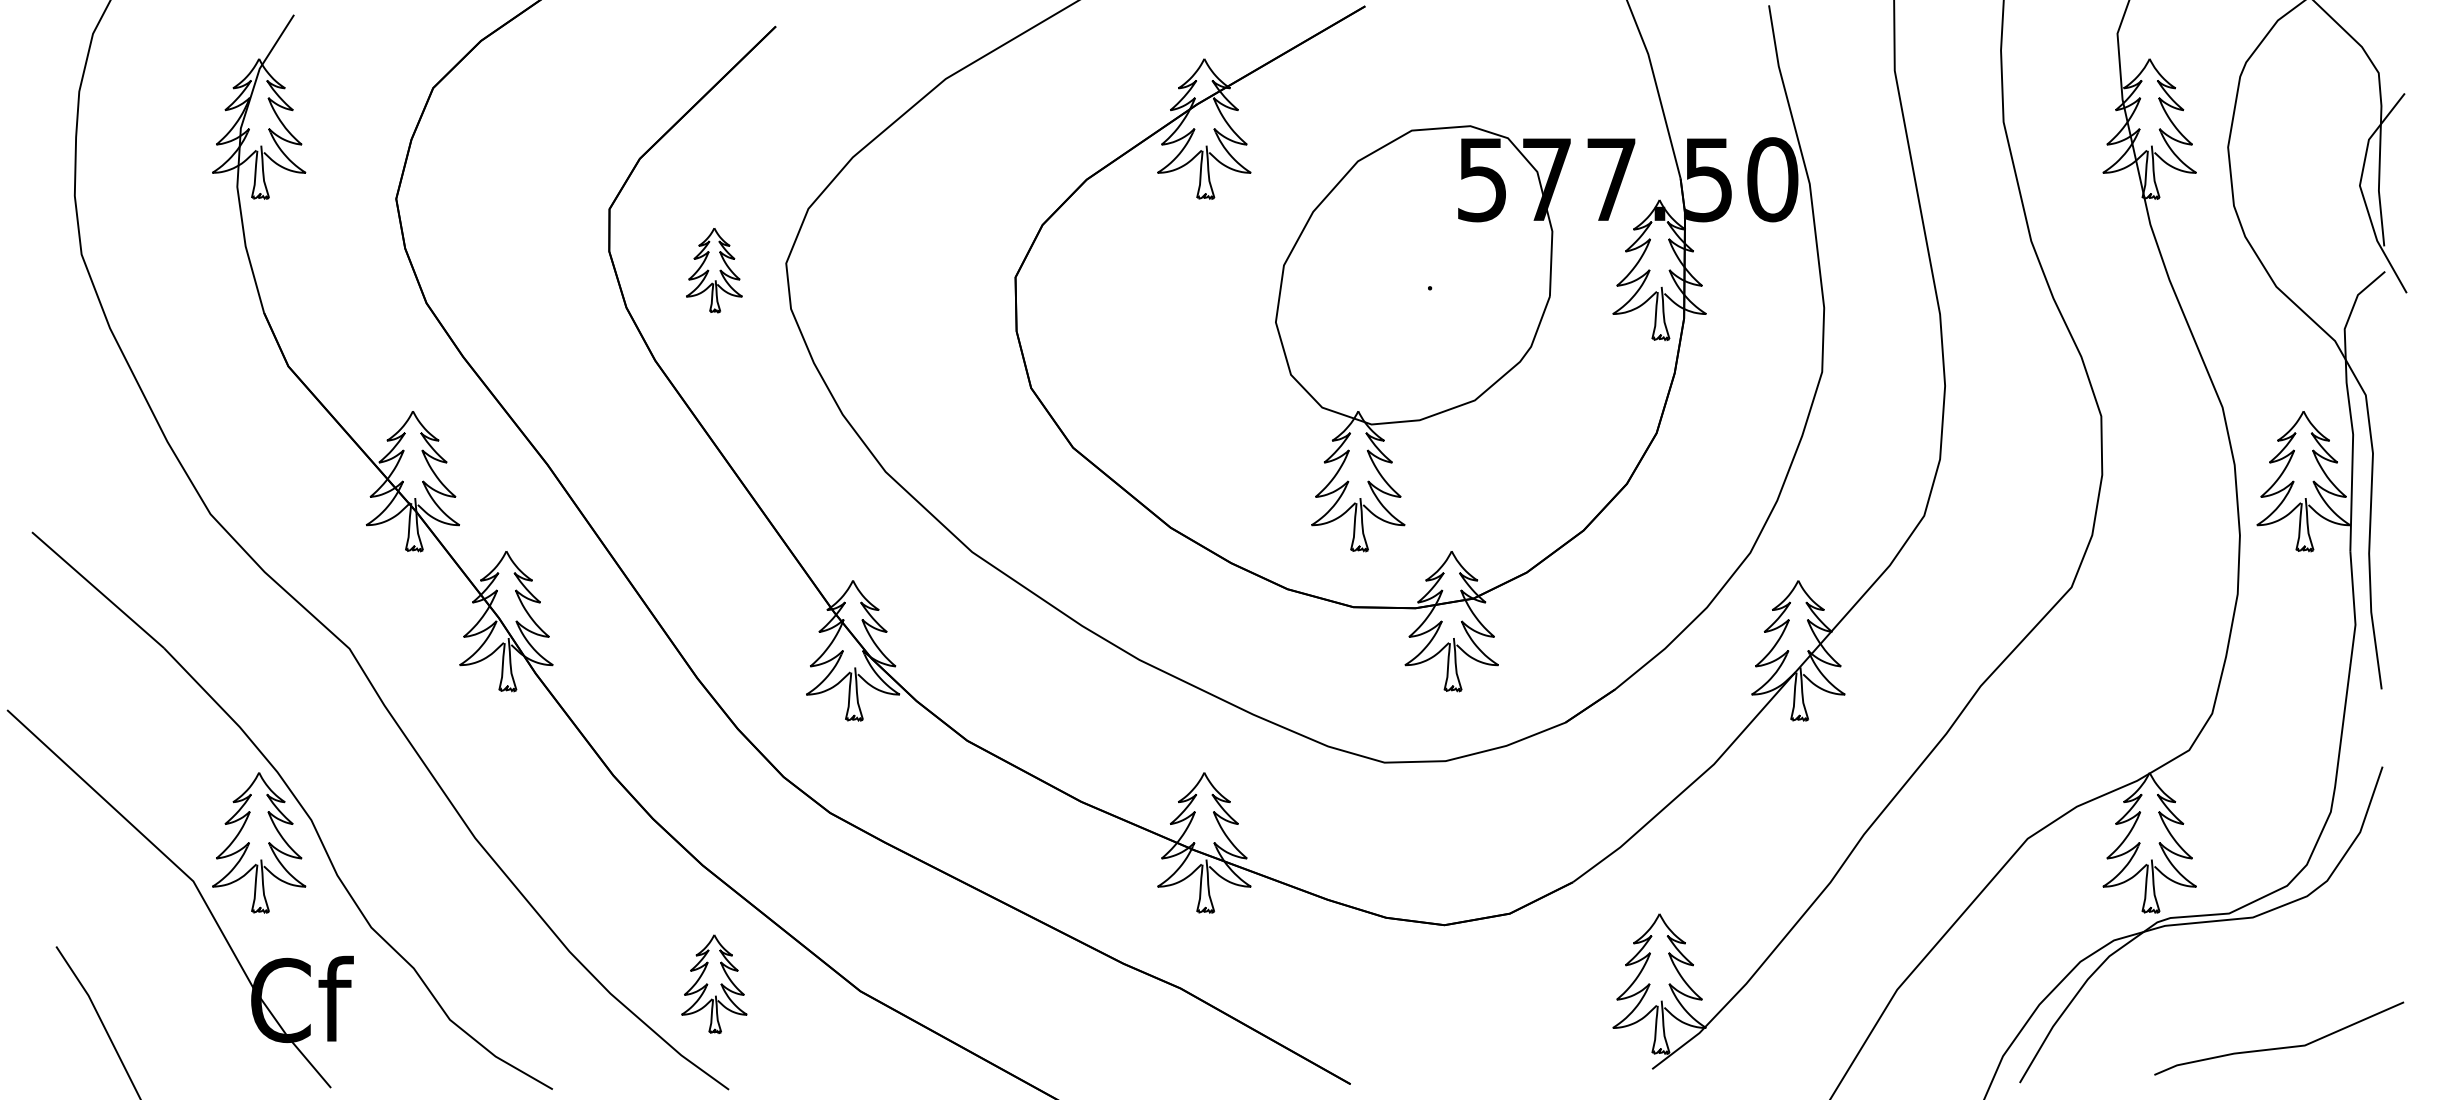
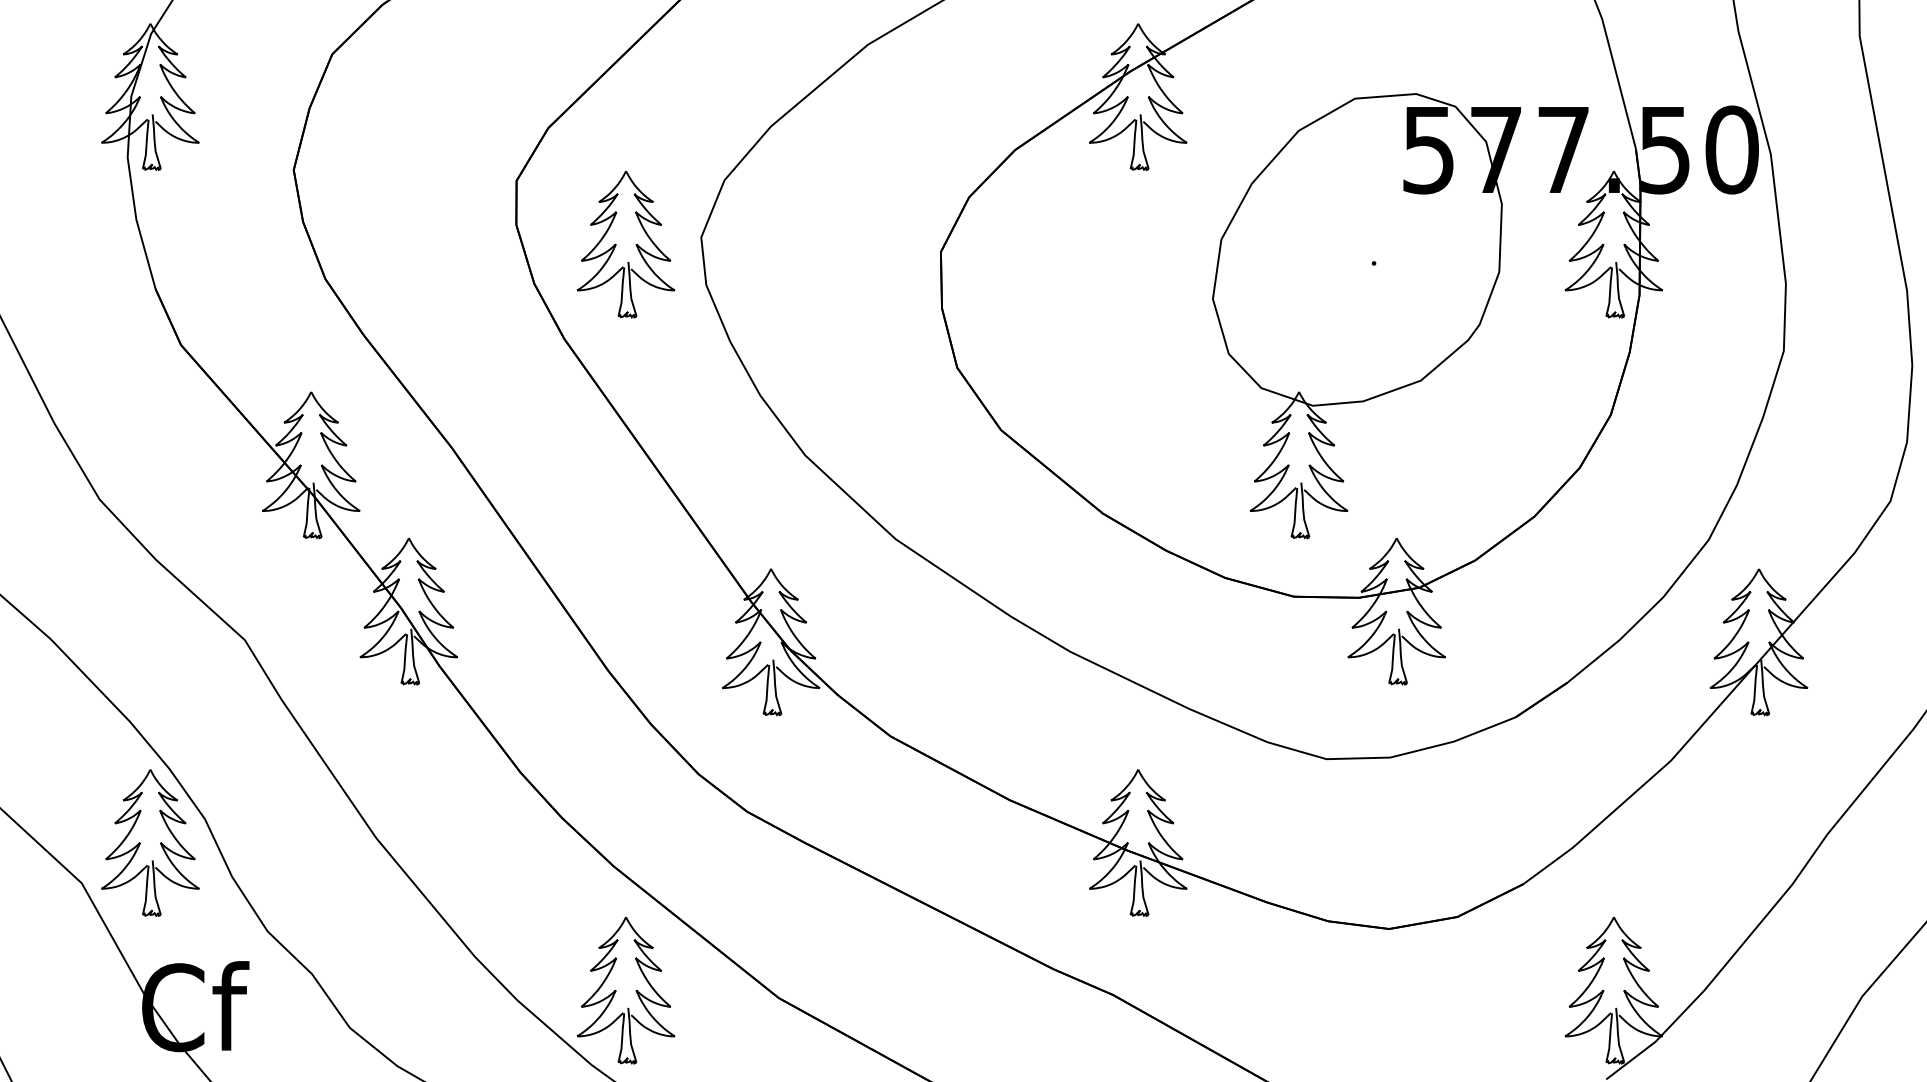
part: (714, 270) -> (626, 244), size x1.67
part: (714, 983) -> (626, 989), size x1.43

